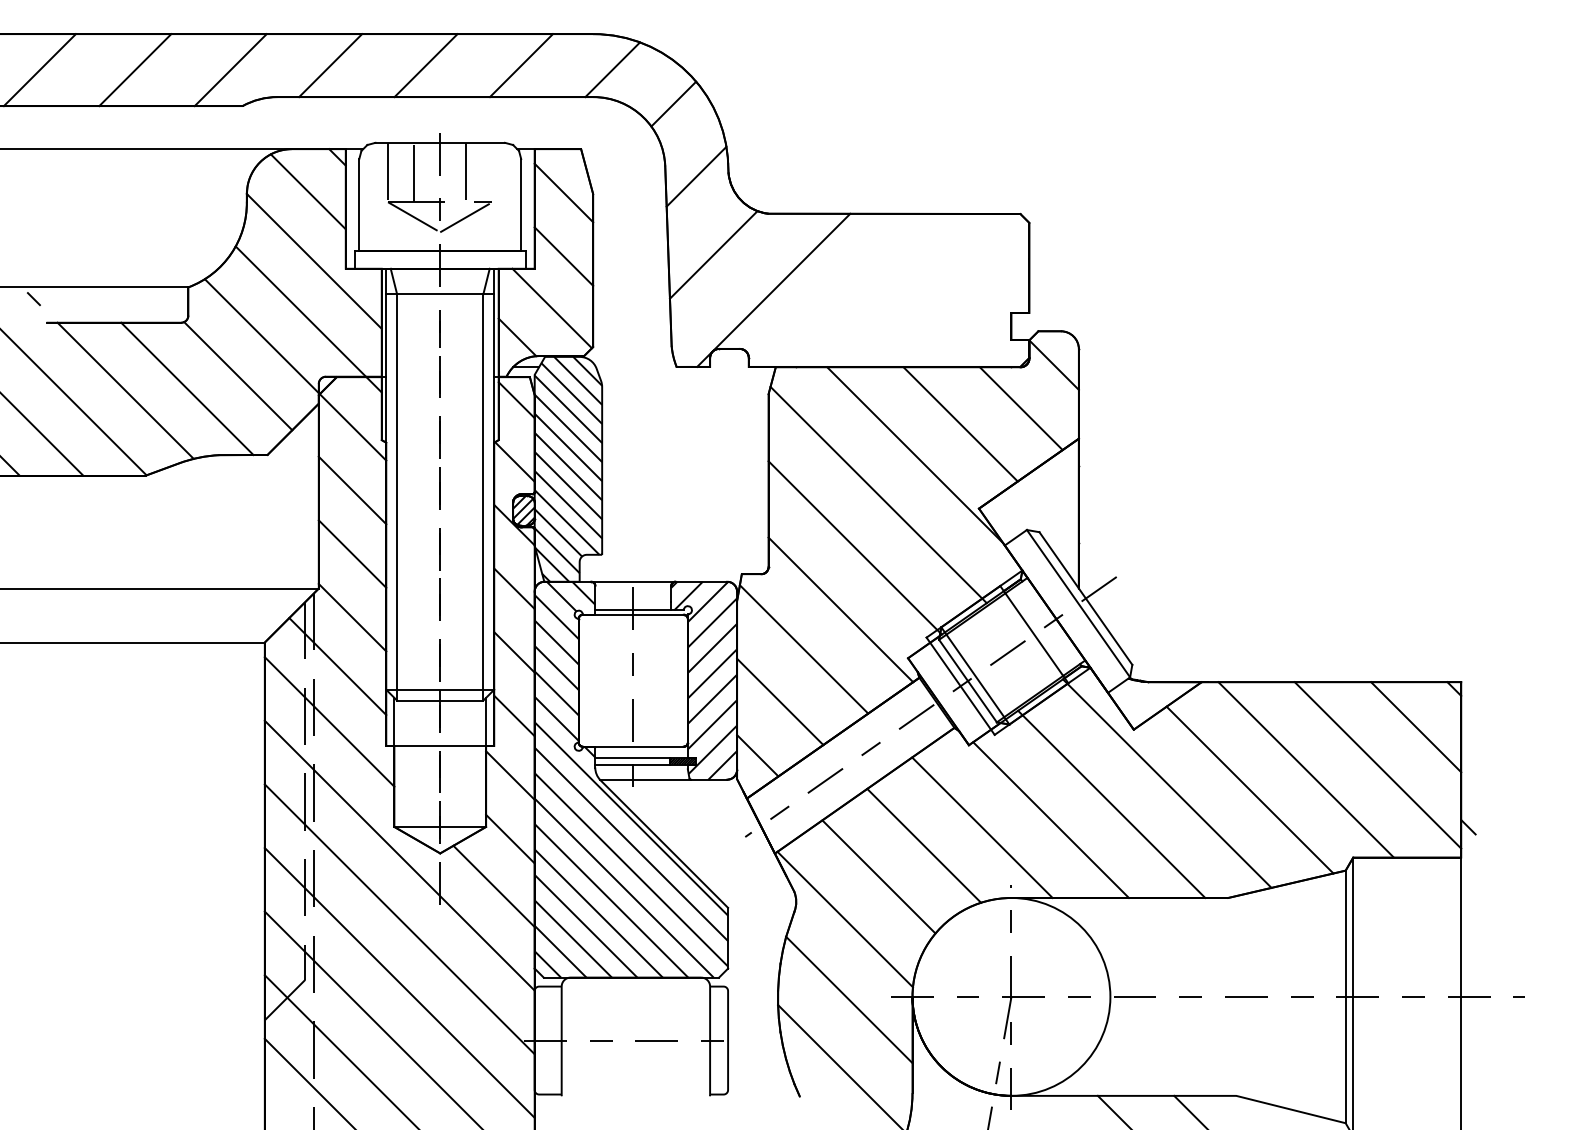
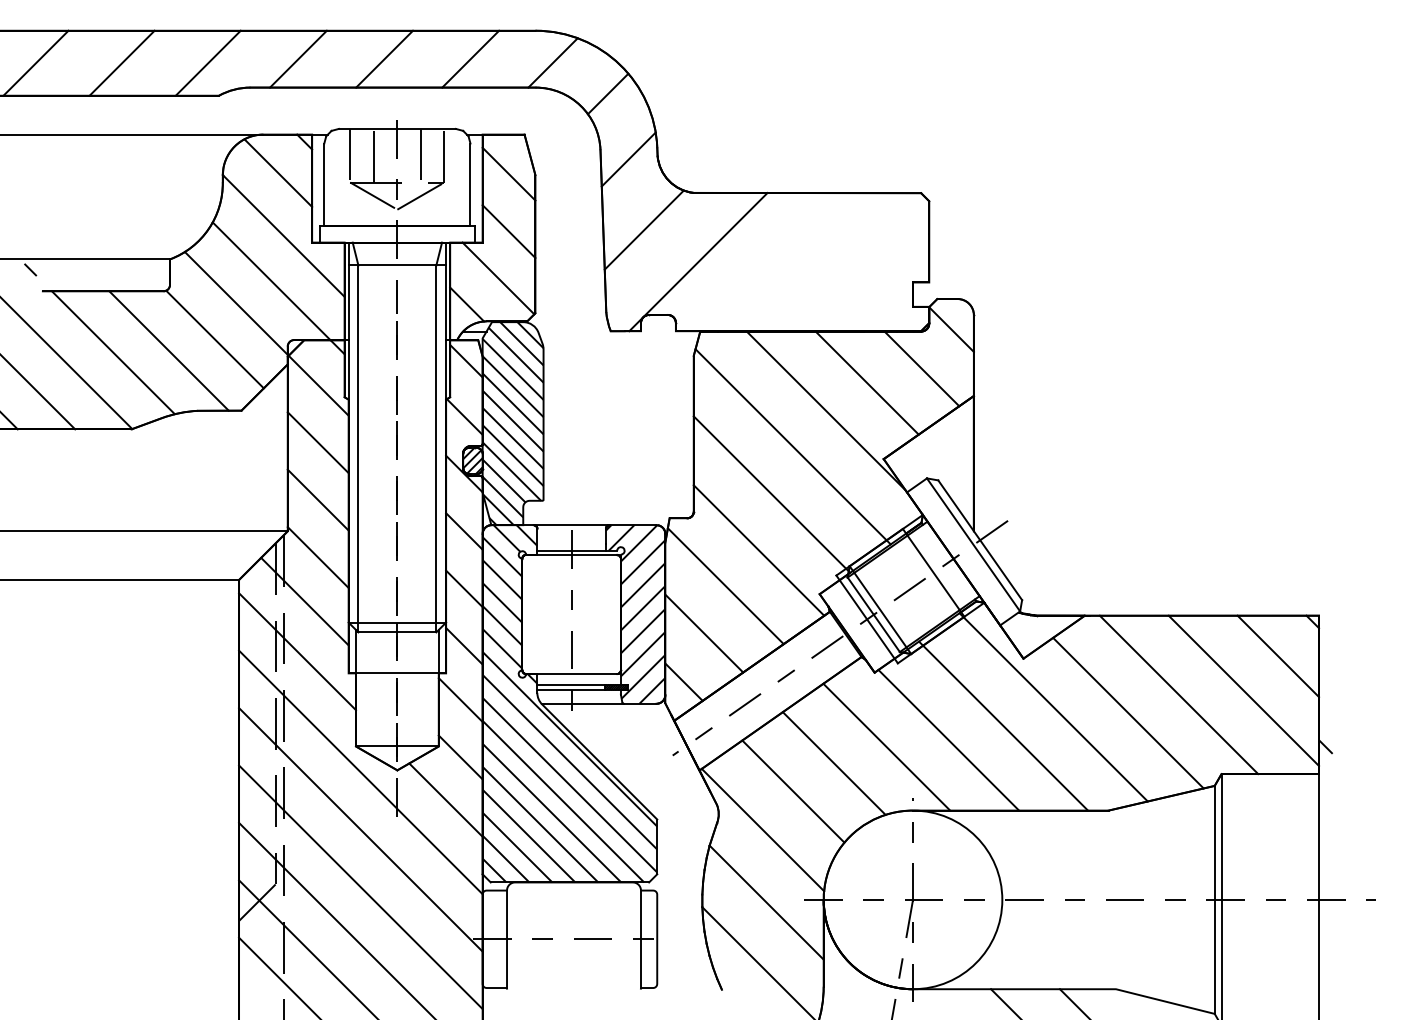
line: (492, 172) -> (444, 155), added

